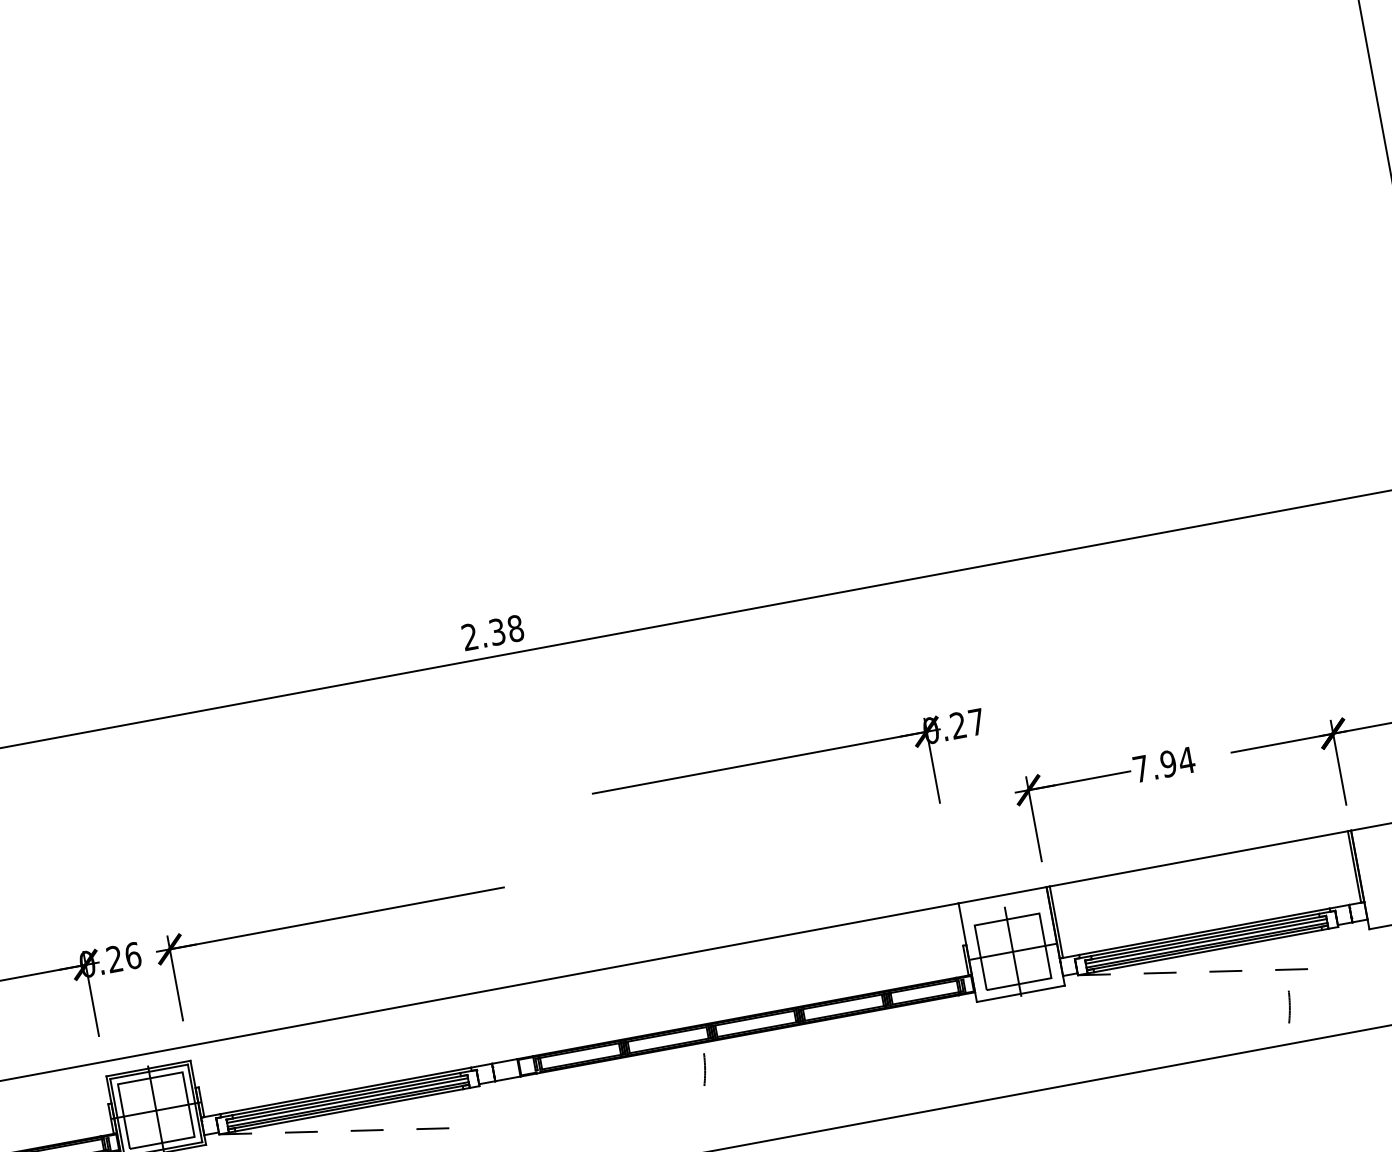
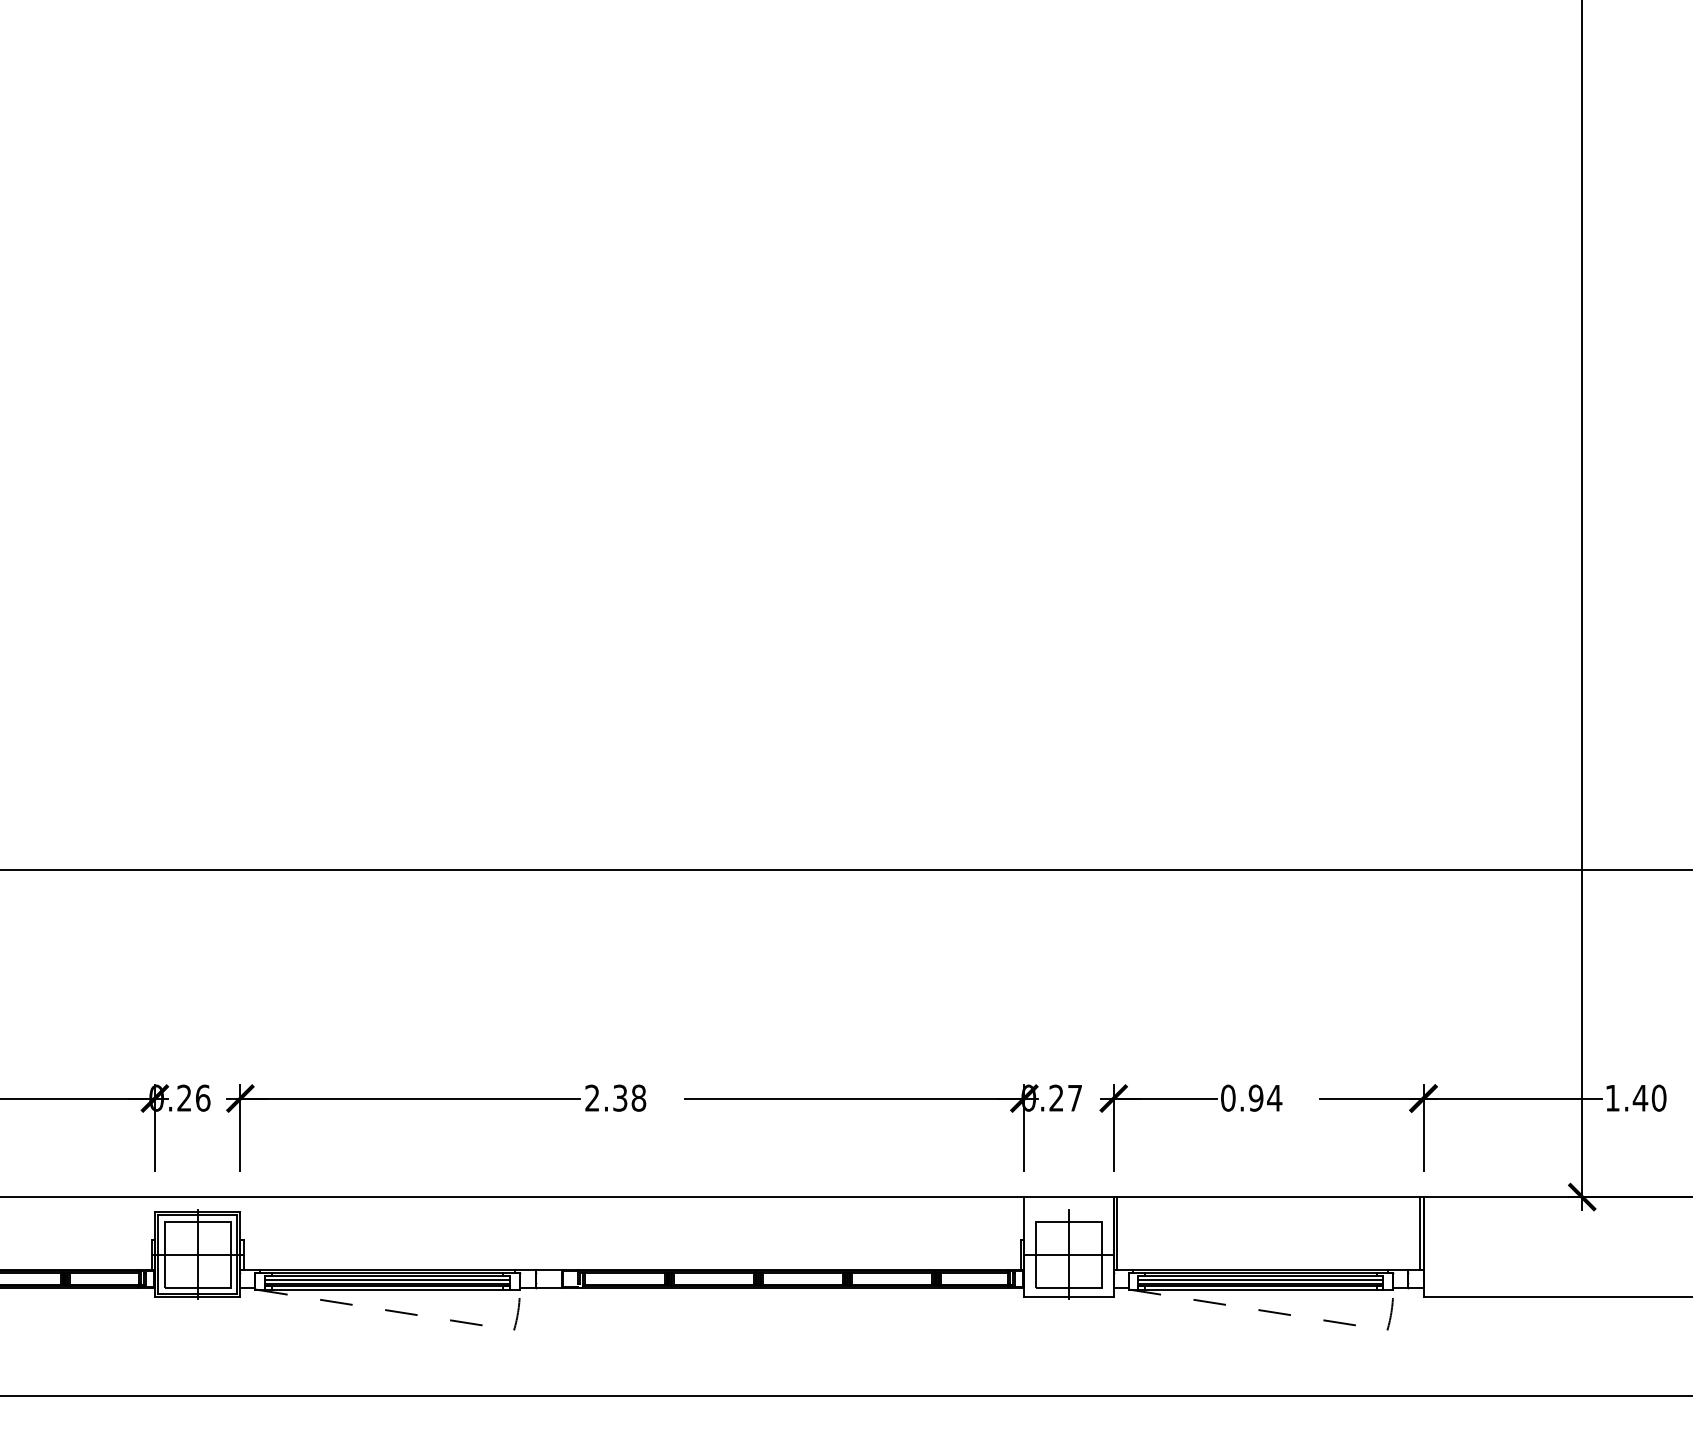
text: (492, 632) -> (615, 1097), moved
part: (787, 758) -> (882, 1099), moved
text: (1141, 768) -> (1228, 1097), 7.94 -> 0.94
line: (1289, 1007) -> (1390, 1314), moved
line: (703, 1069) -> (516, 1314), moved

